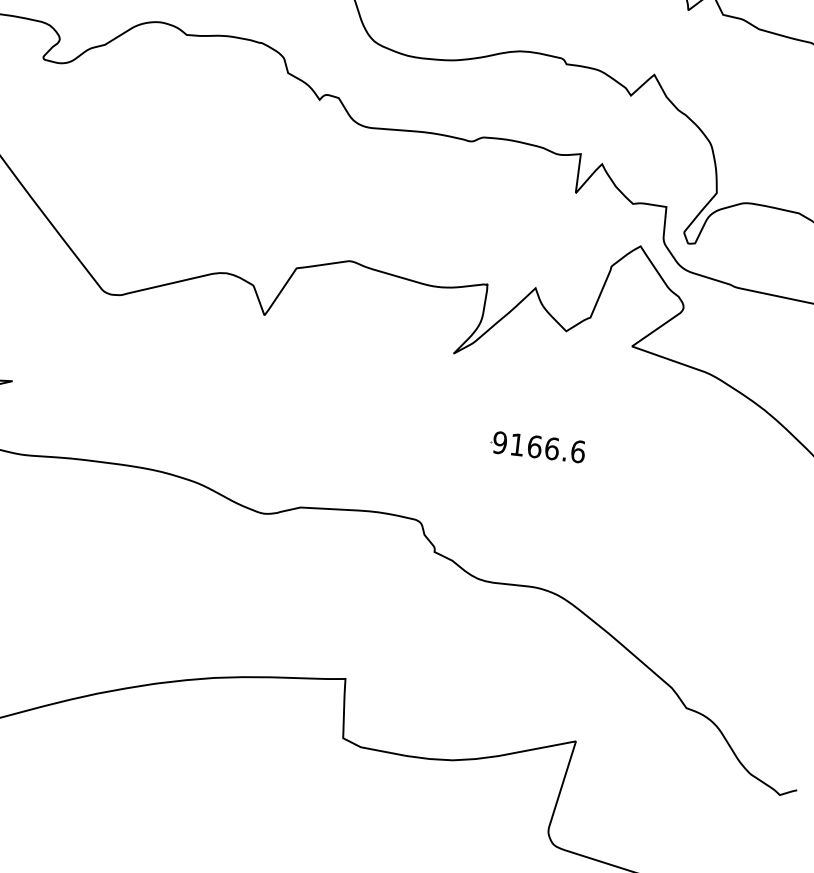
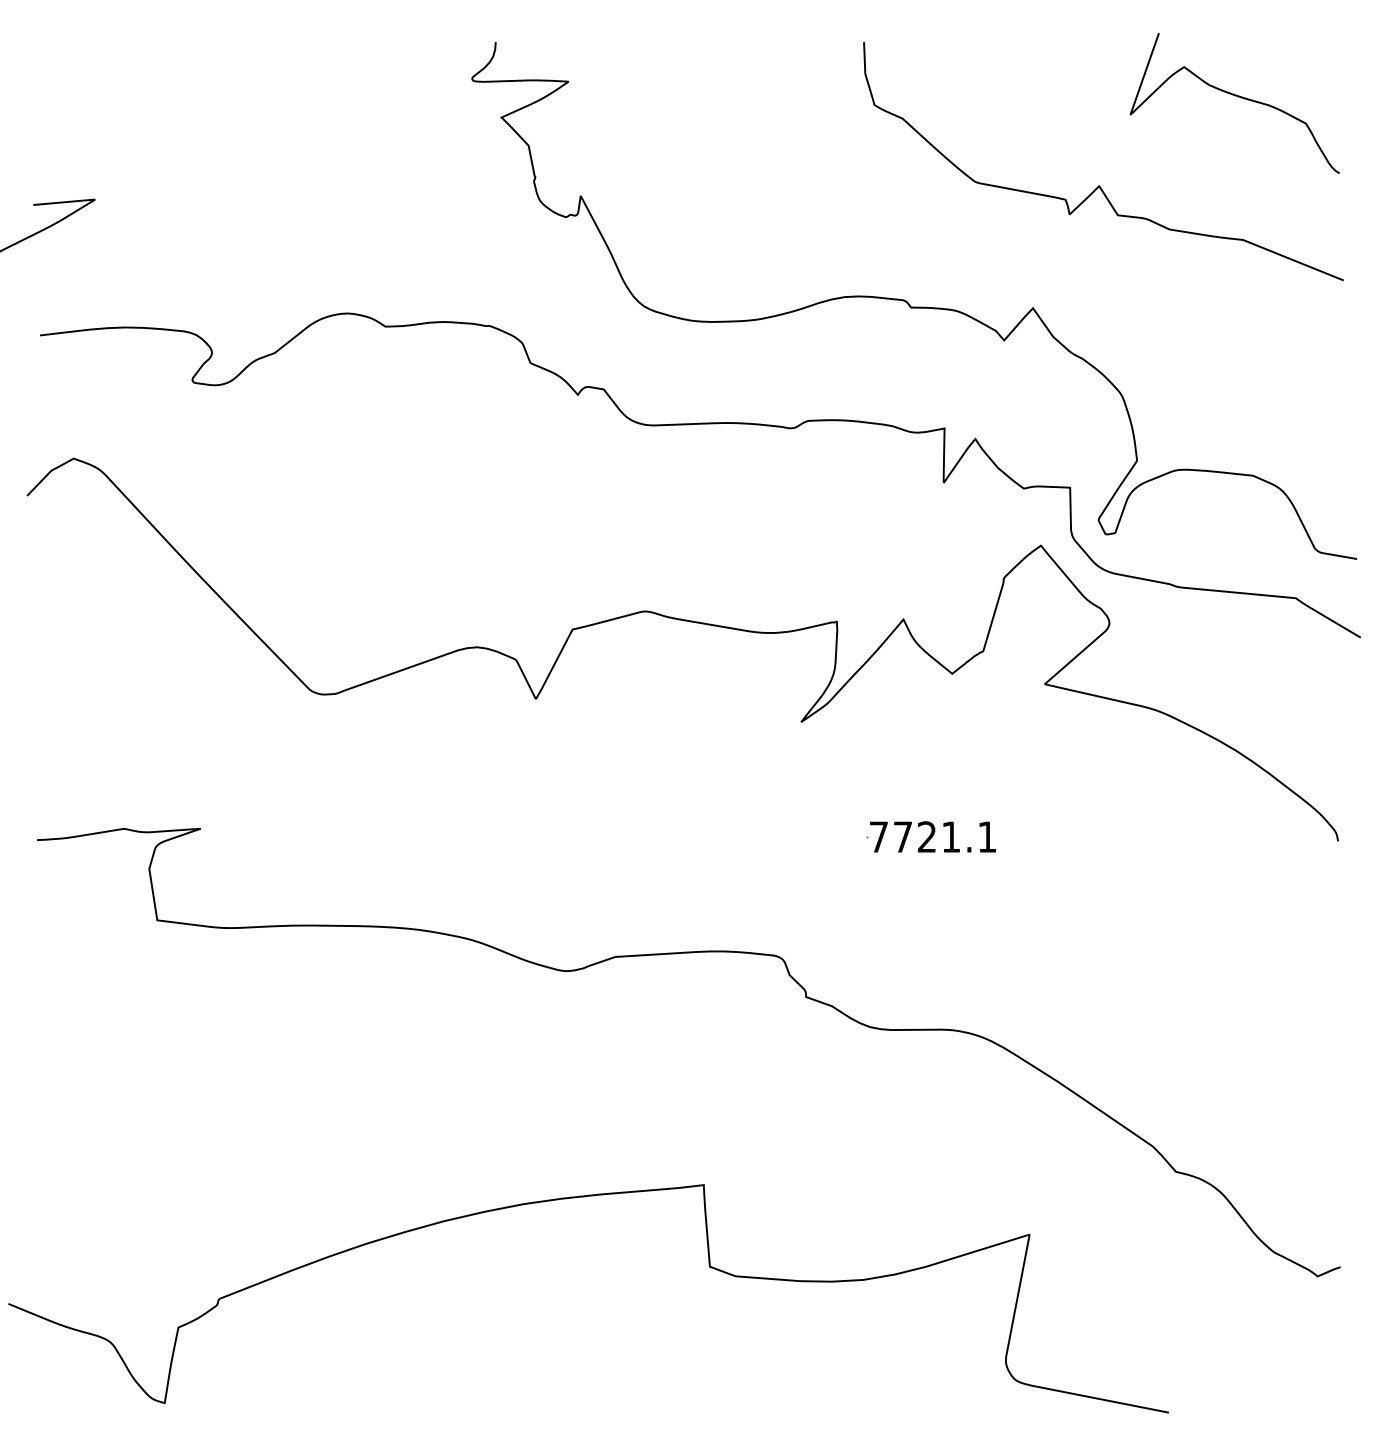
text: (539, 446) -> (933, 836), 9166.6 -> 7721.1

